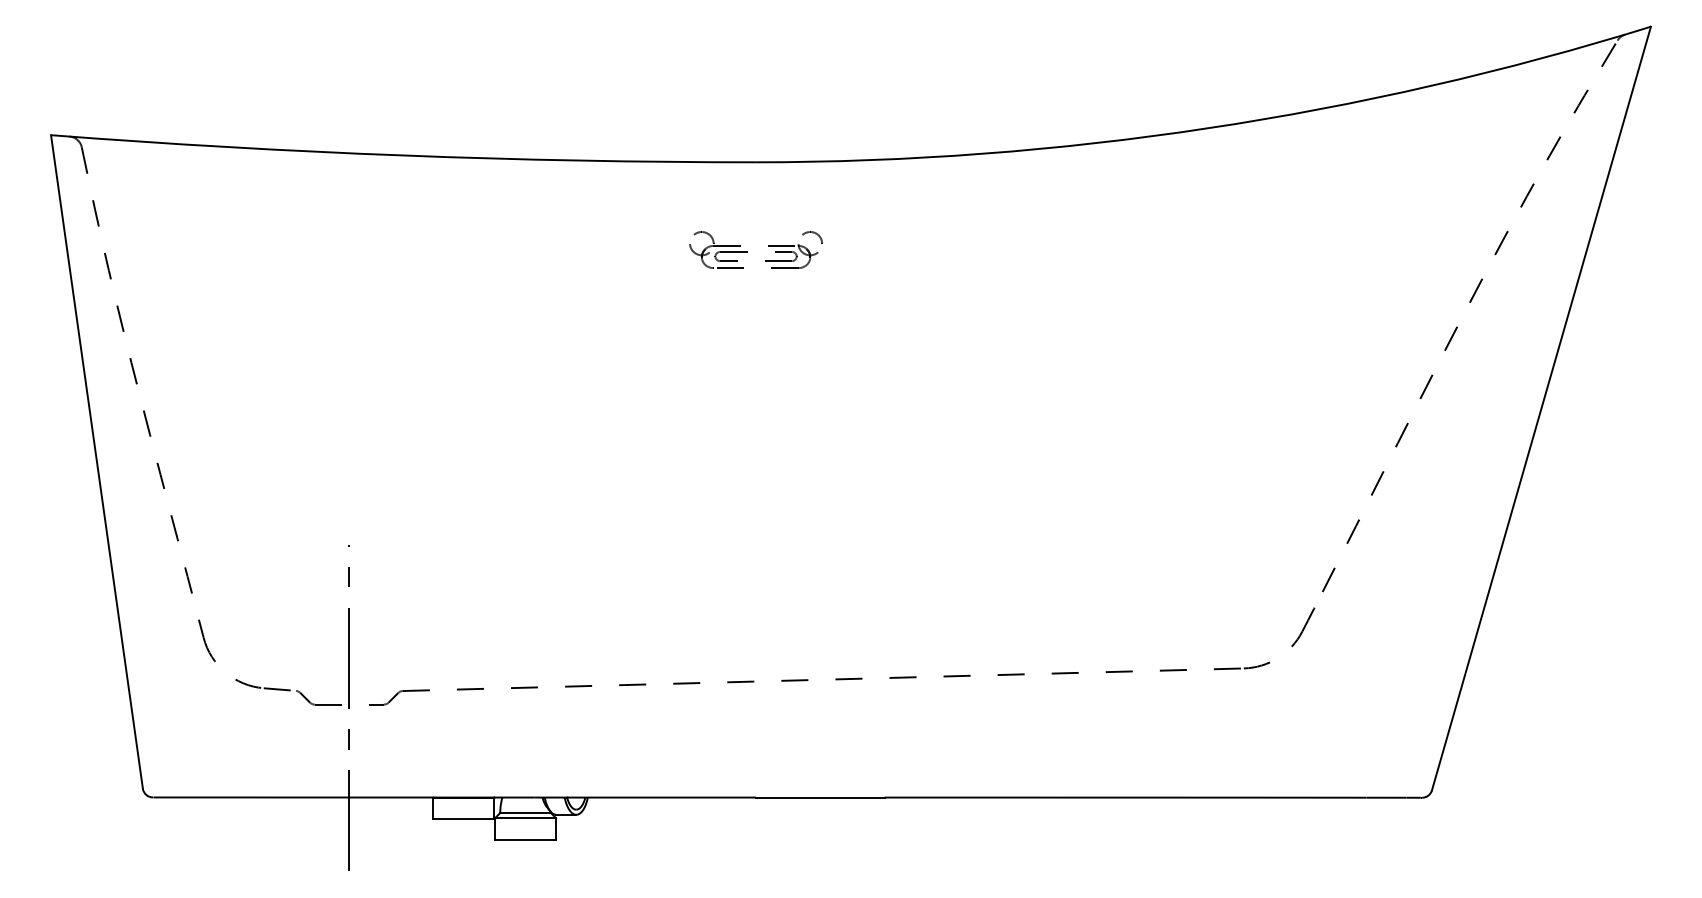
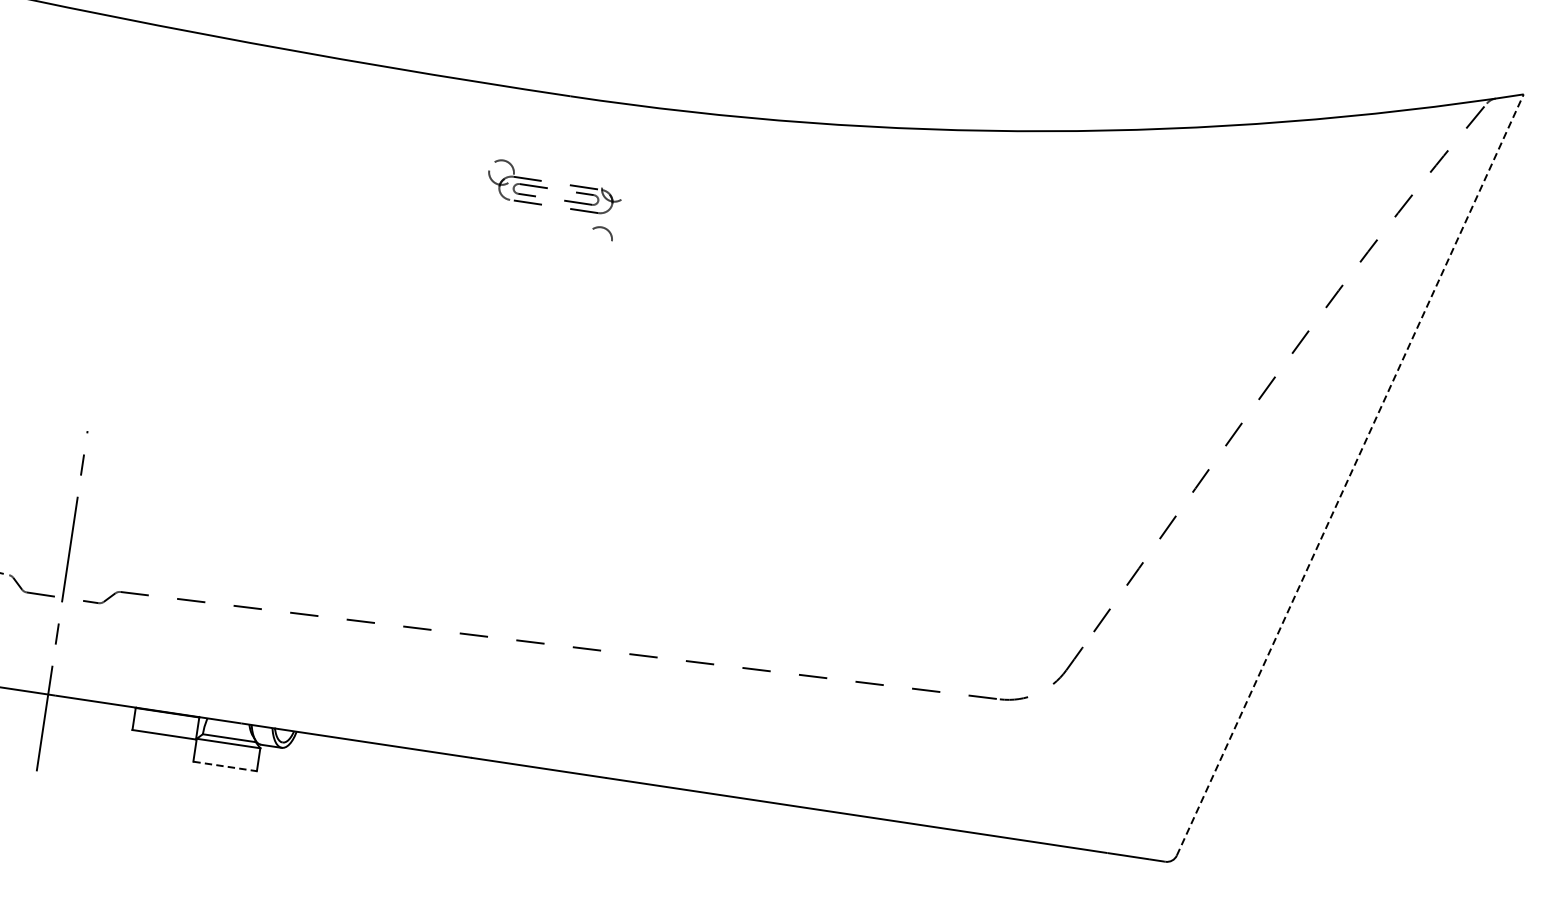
curve: (812, 233) -> (603, 229), moved
line: (1541, 408) -> (1350, 474), solid -> dashed
line: (525, 840) -> (224, 766), solid -> dashed

